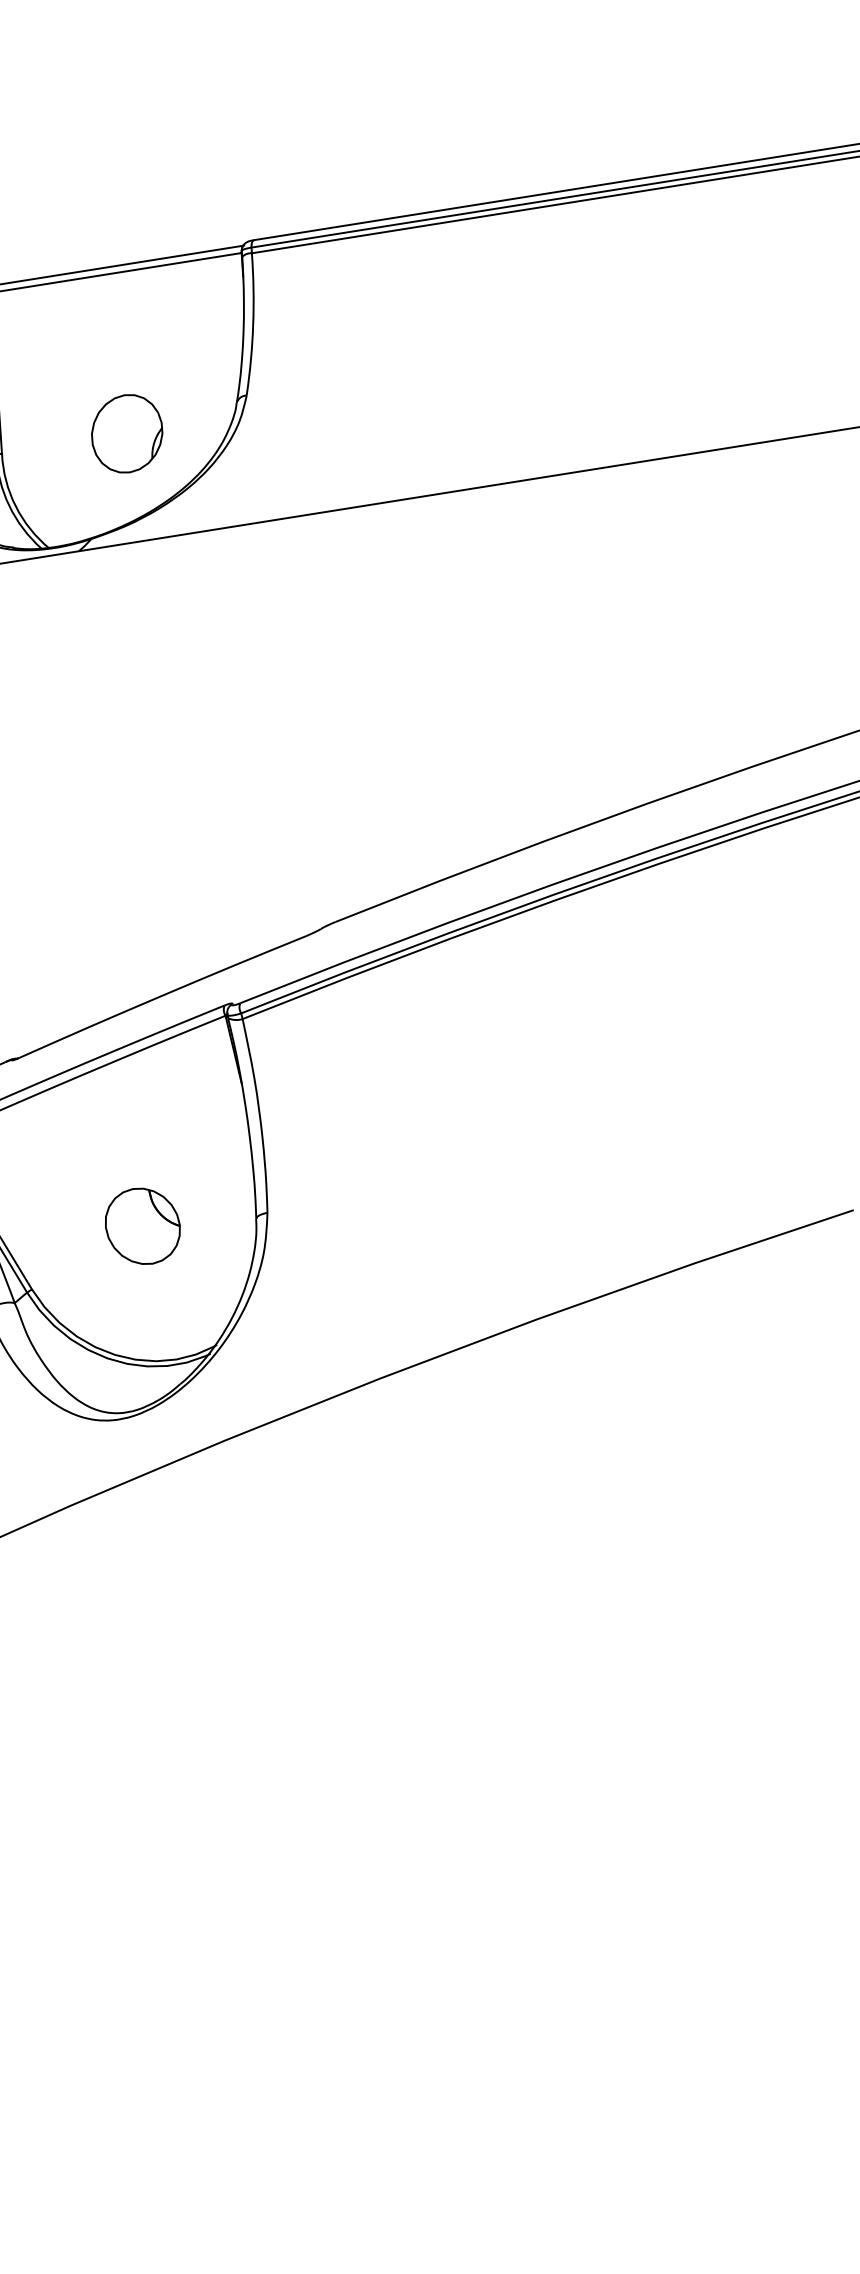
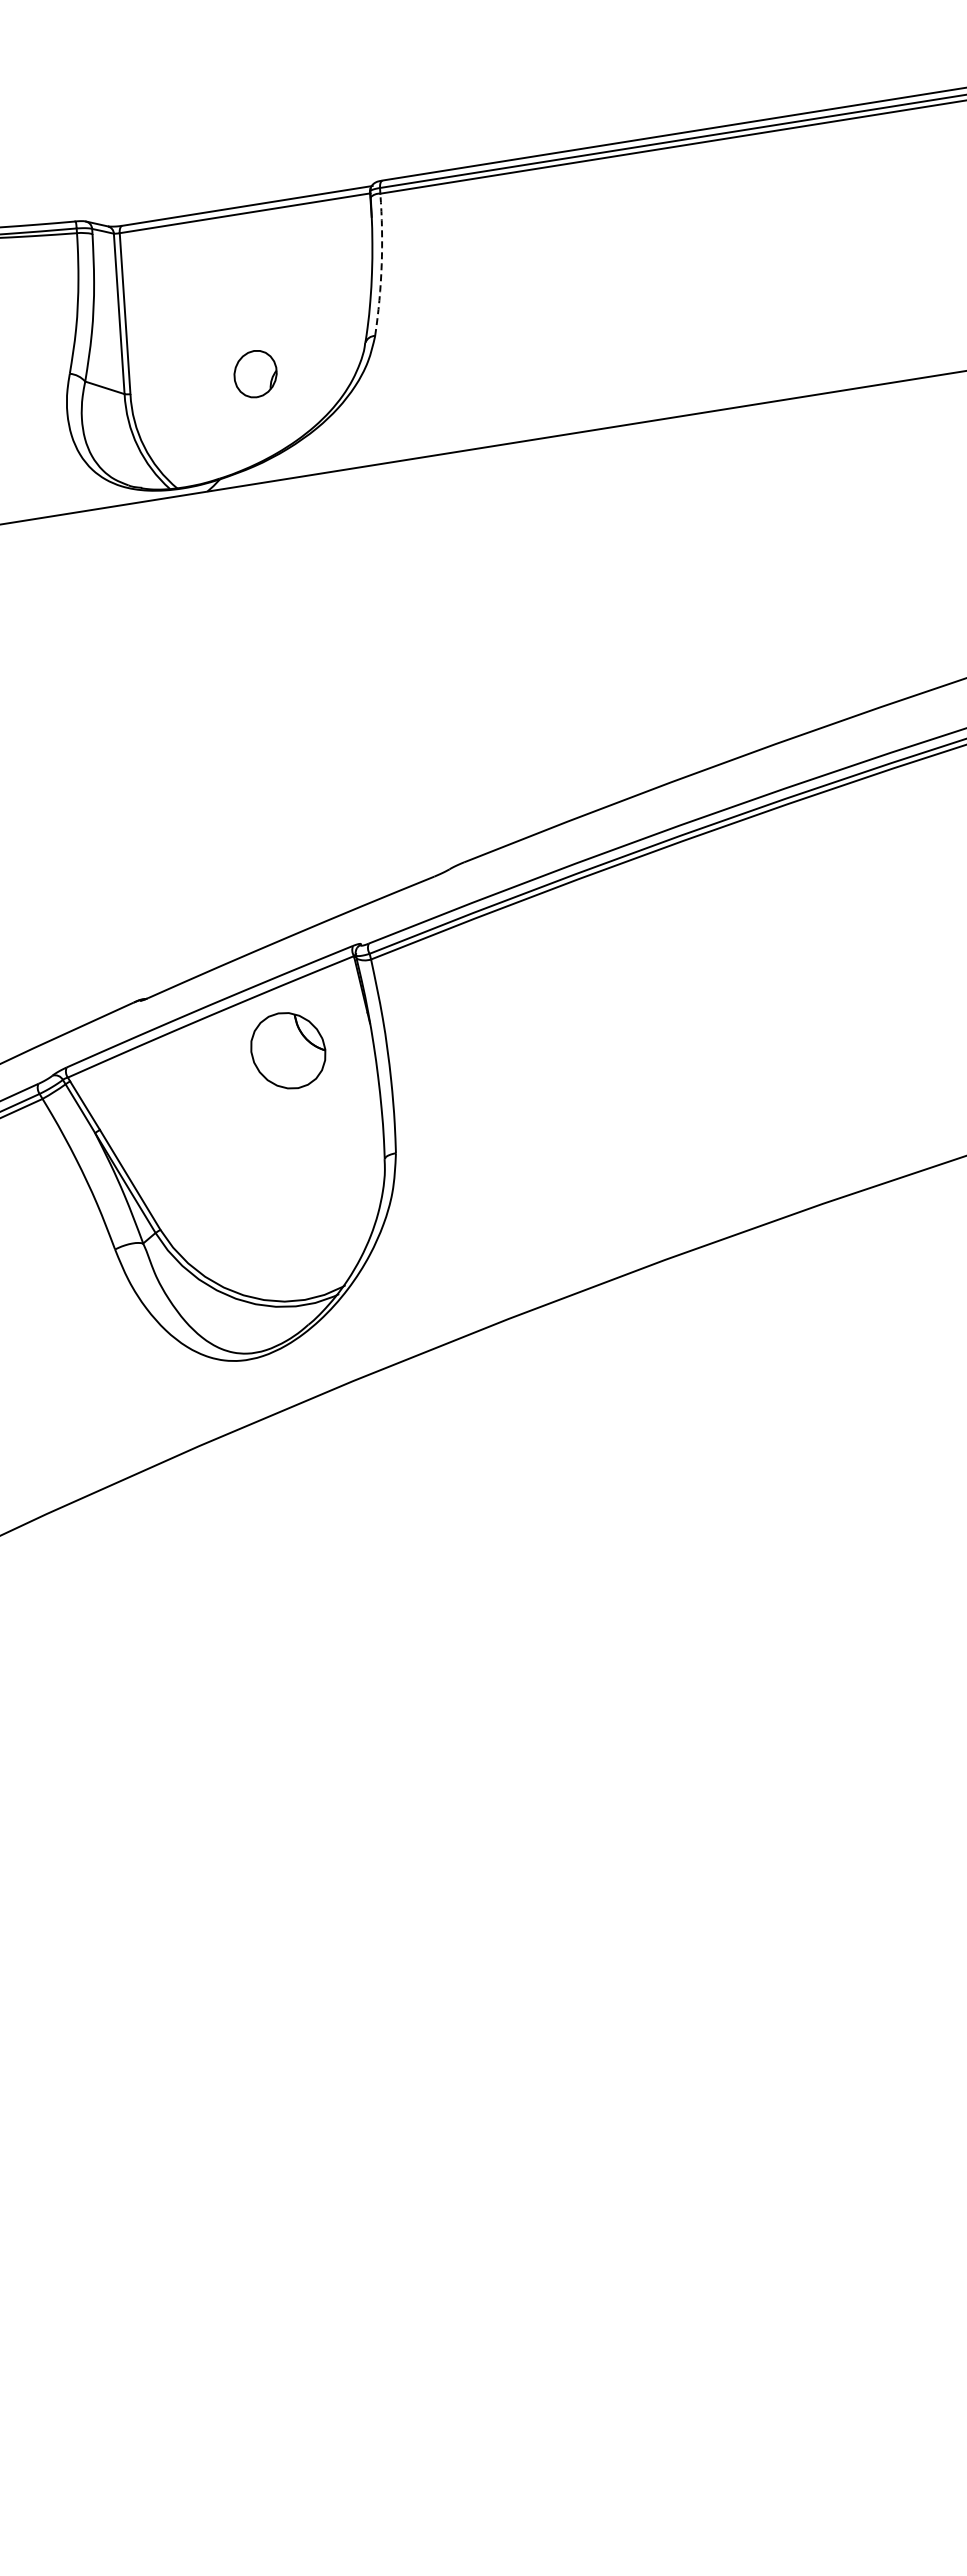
arc: (253, 324) -> (381, 264), solid -> dashed
part: (127, 433) -> (255, 373), size x0.6
part: (143, 1226) -> (288, 1050), moved

